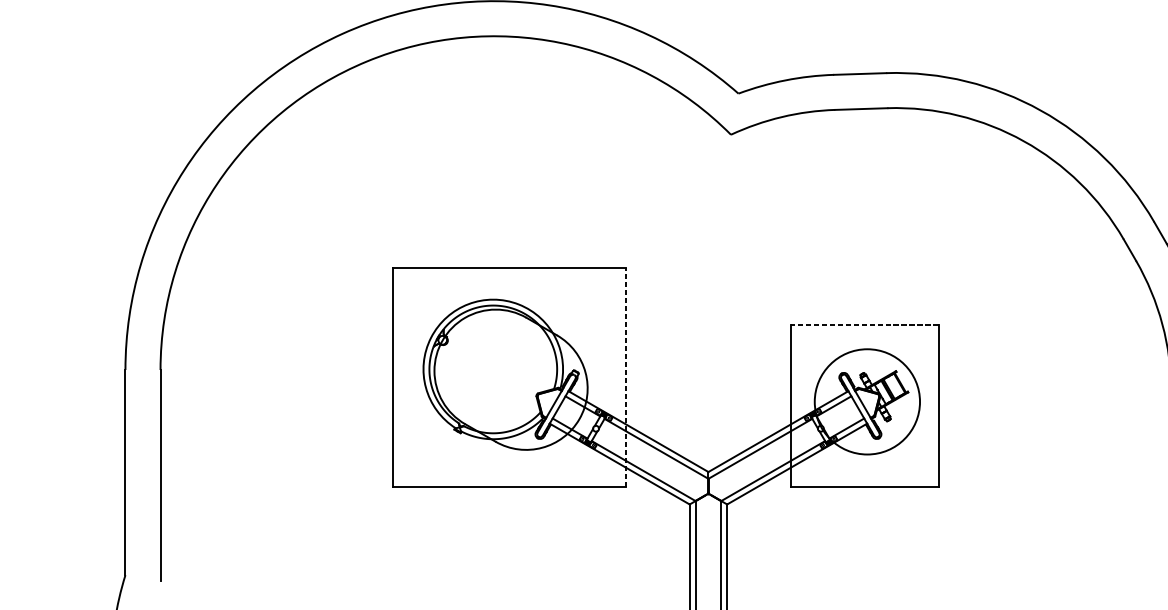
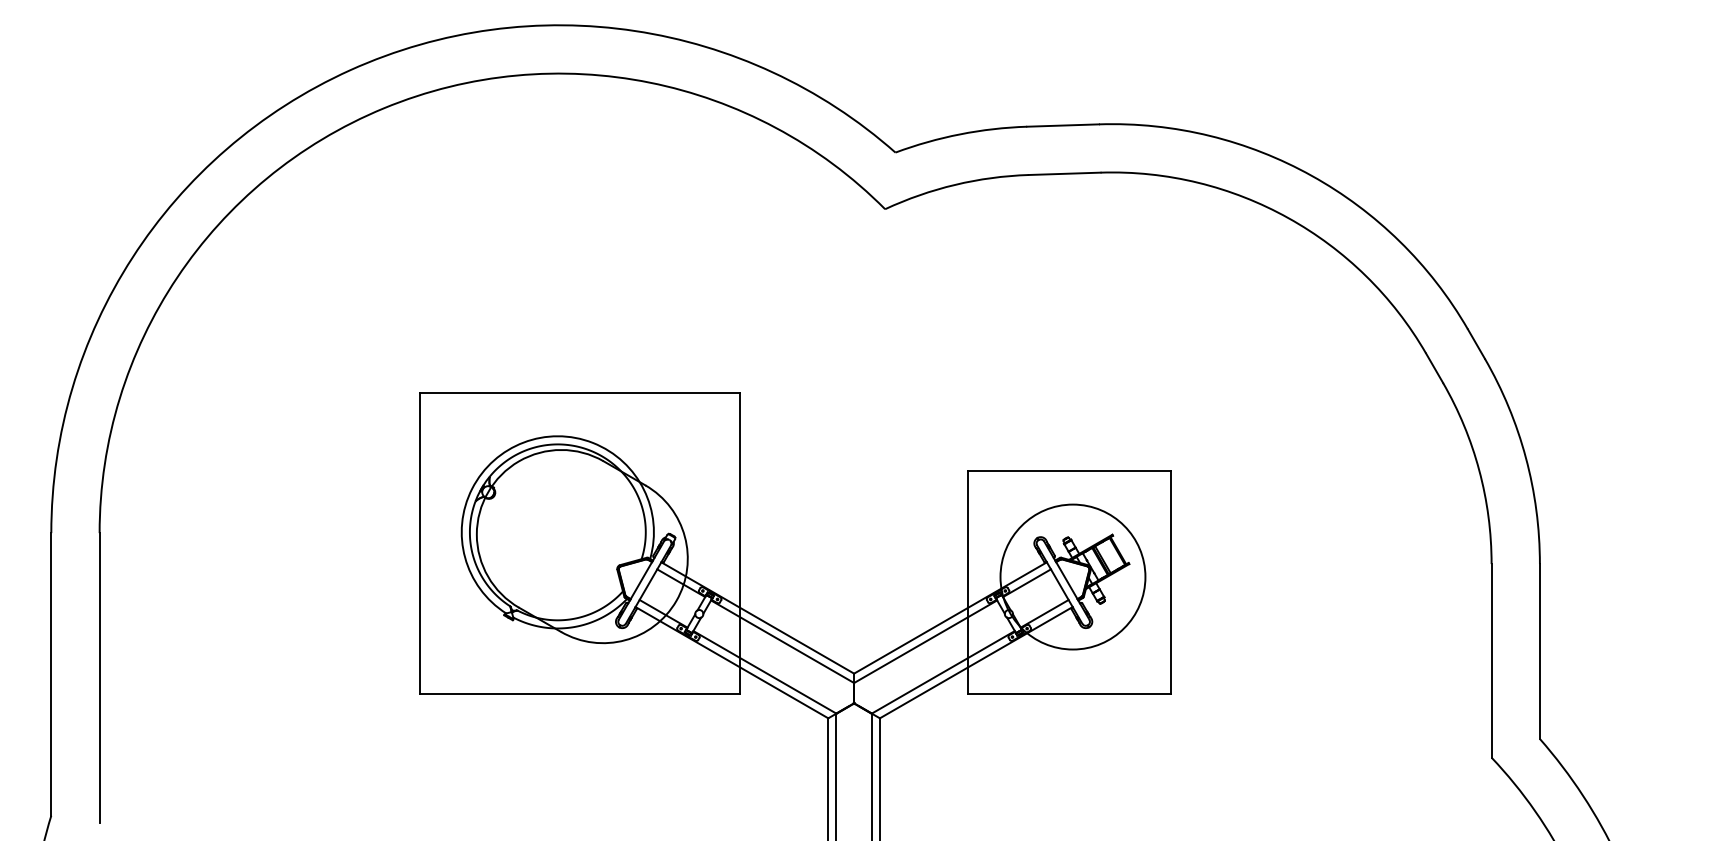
line: (864, 325) -> (1069, 471), dashed -> solid
line: (625, 377) -> (739, 543), dashed -> solid

